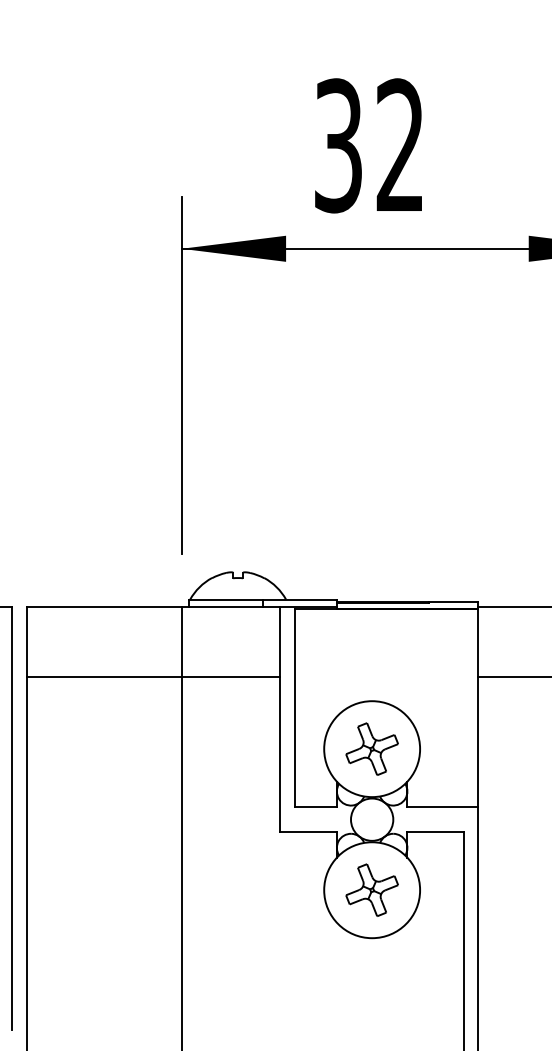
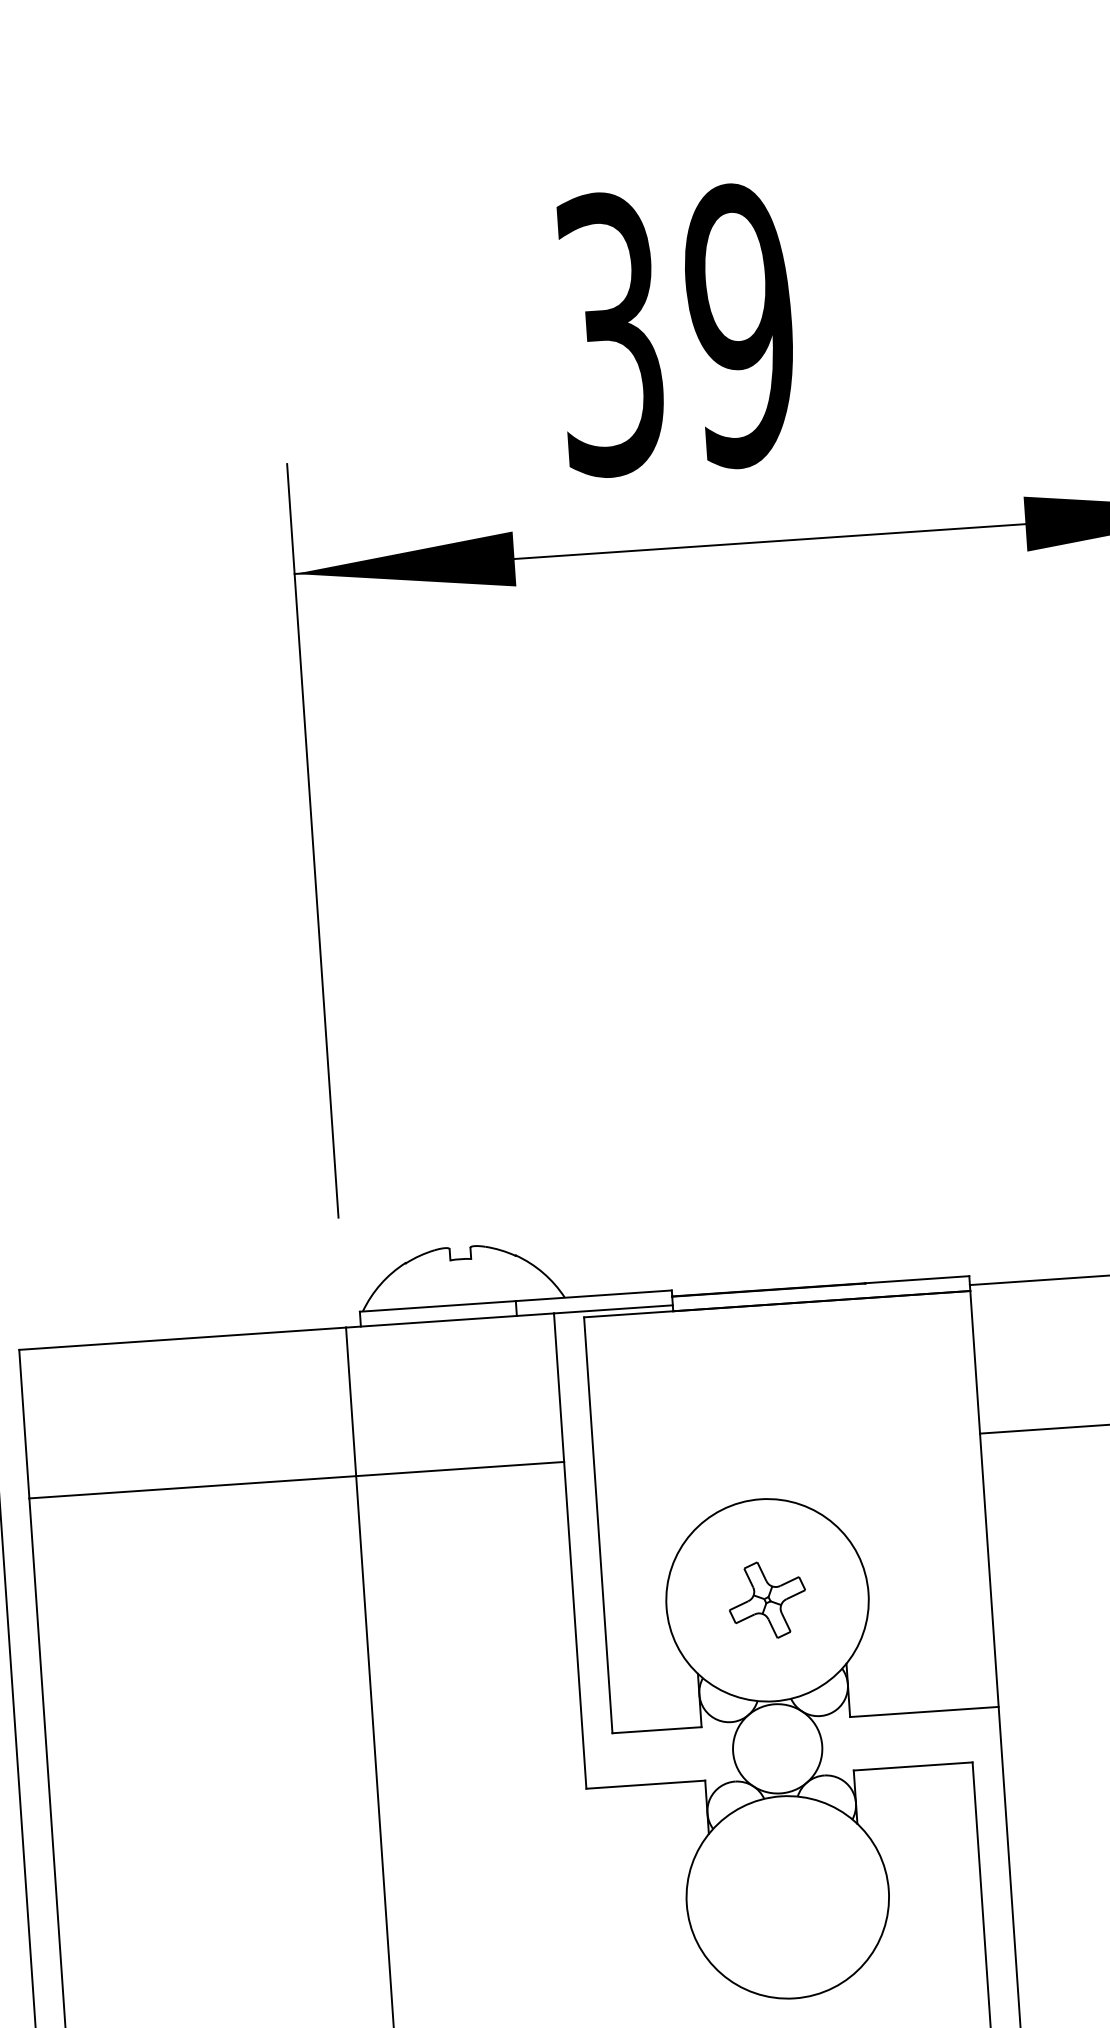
text: (399, 145) -> (738, 325), 32 -> 39
part: (371, 748) -> (766, 1599), size x0.7
part: (371, 889) -> (786, 1895), removed

